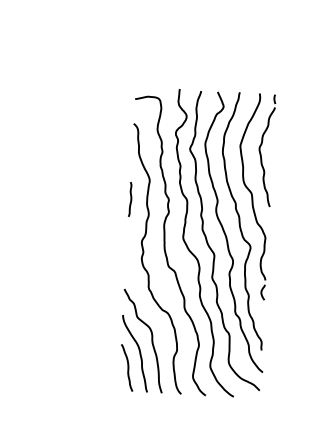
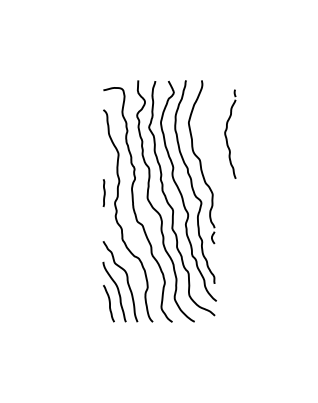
part: (266, 149) -> (230, 133), moved
line: (129, 198) -> (103, 192), moved

